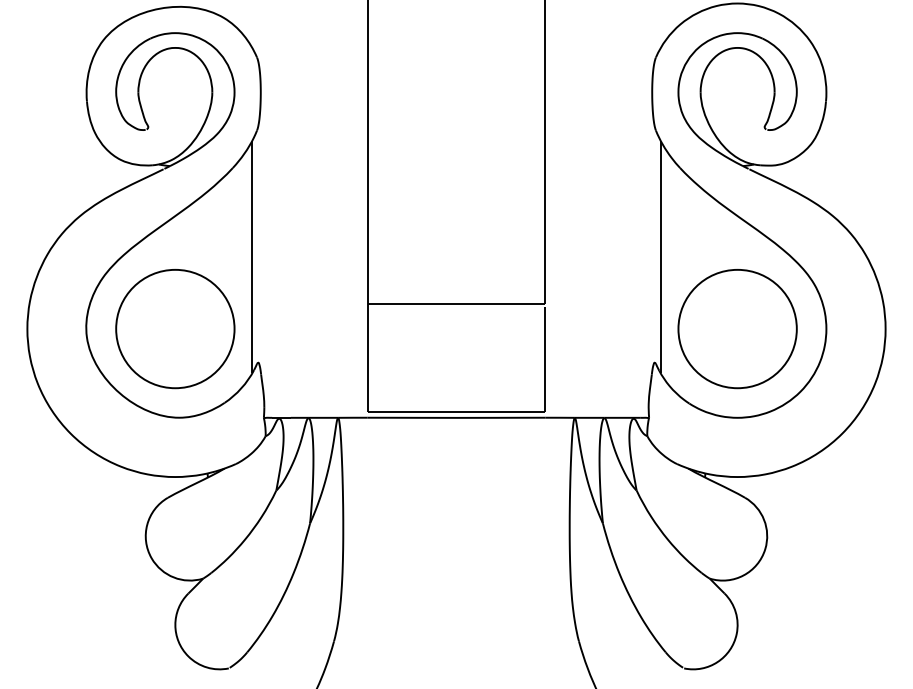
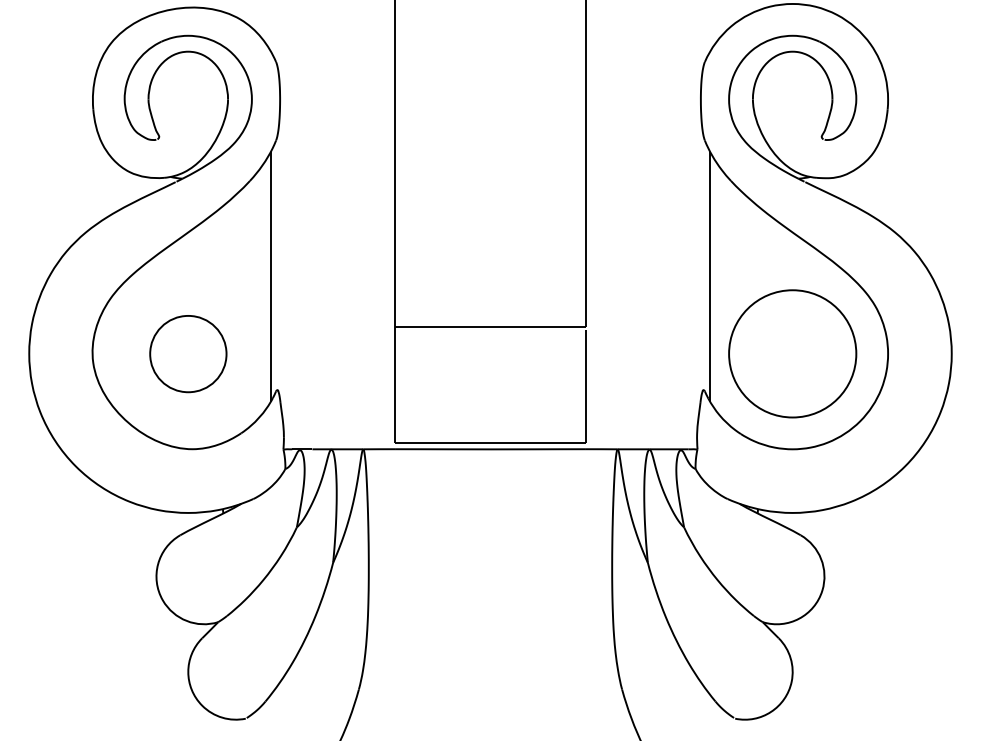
part: (175, 329) -> (188, 354), size x0.6

